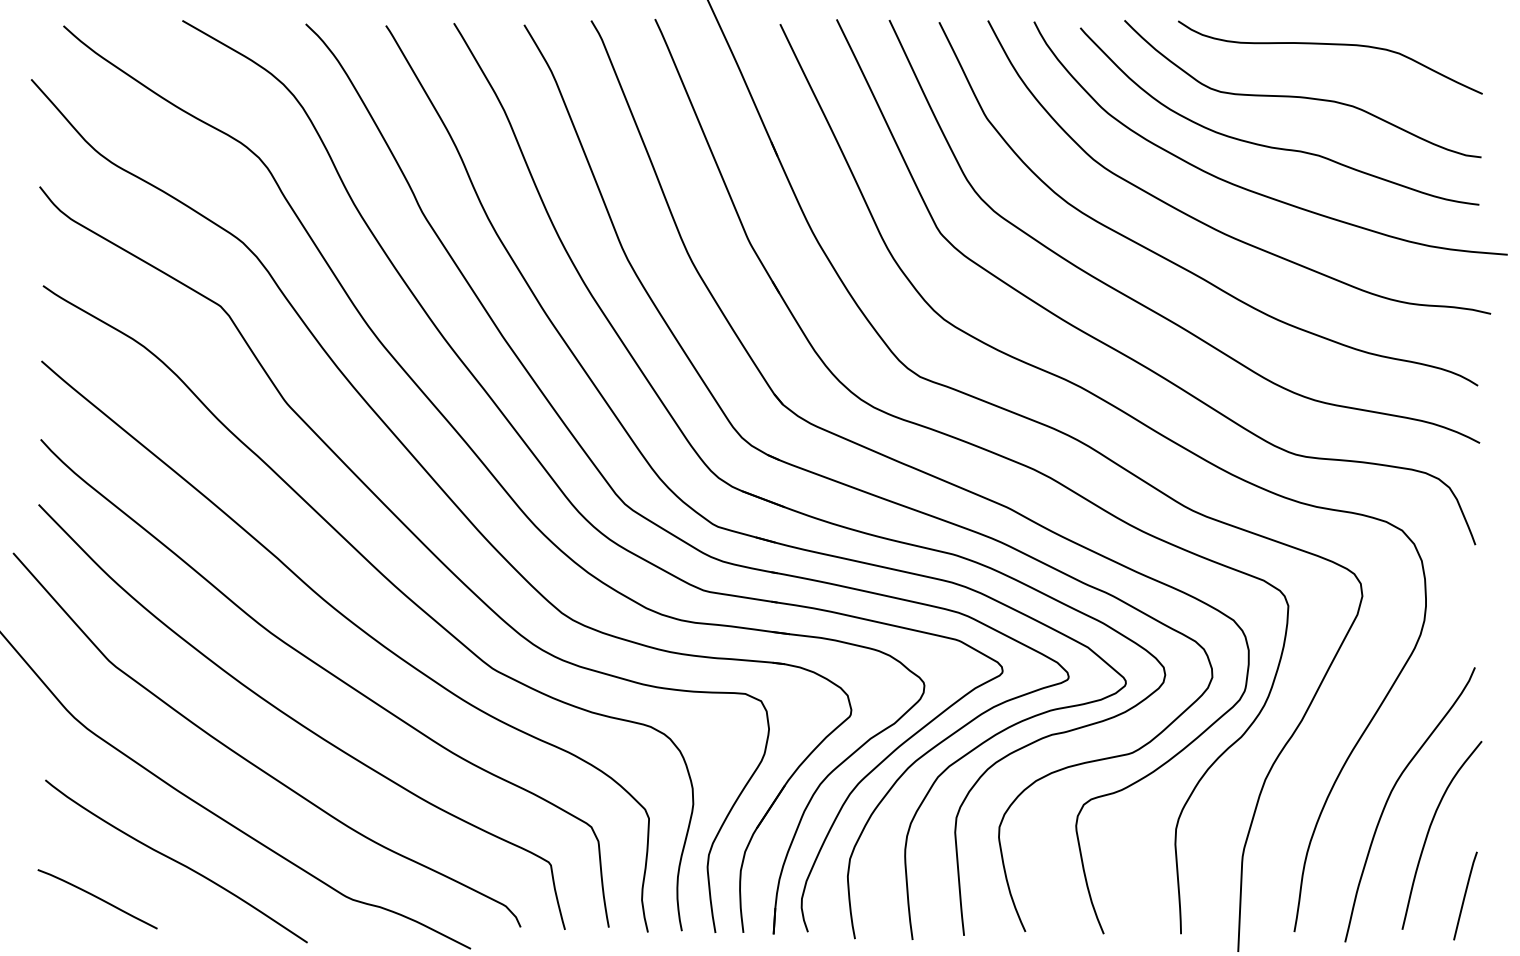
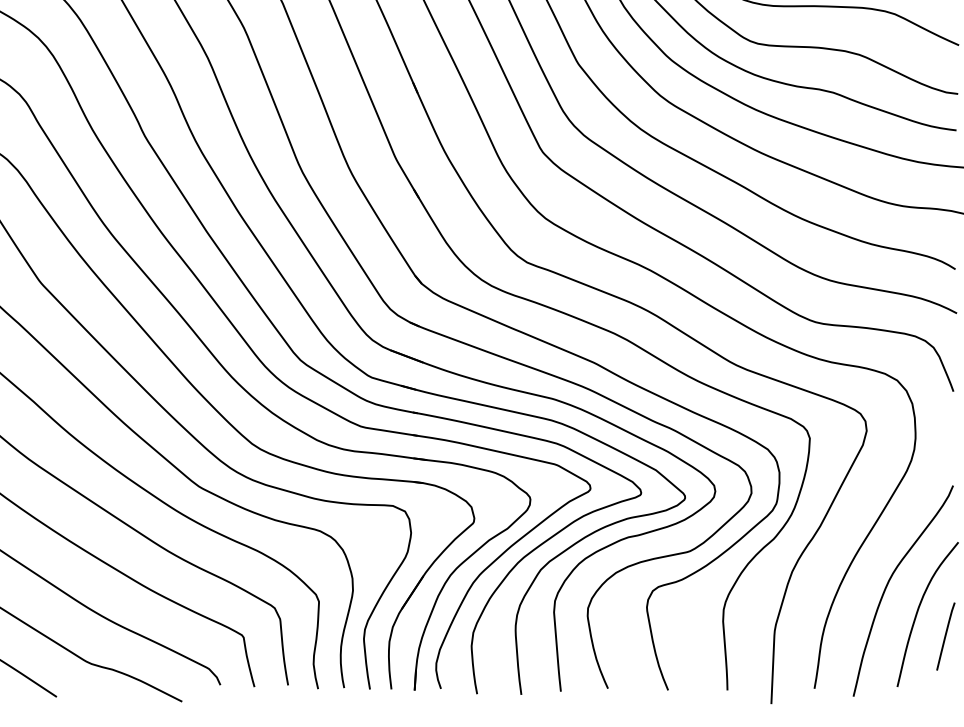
line: (1465, 895) -> (945, 636), moved

